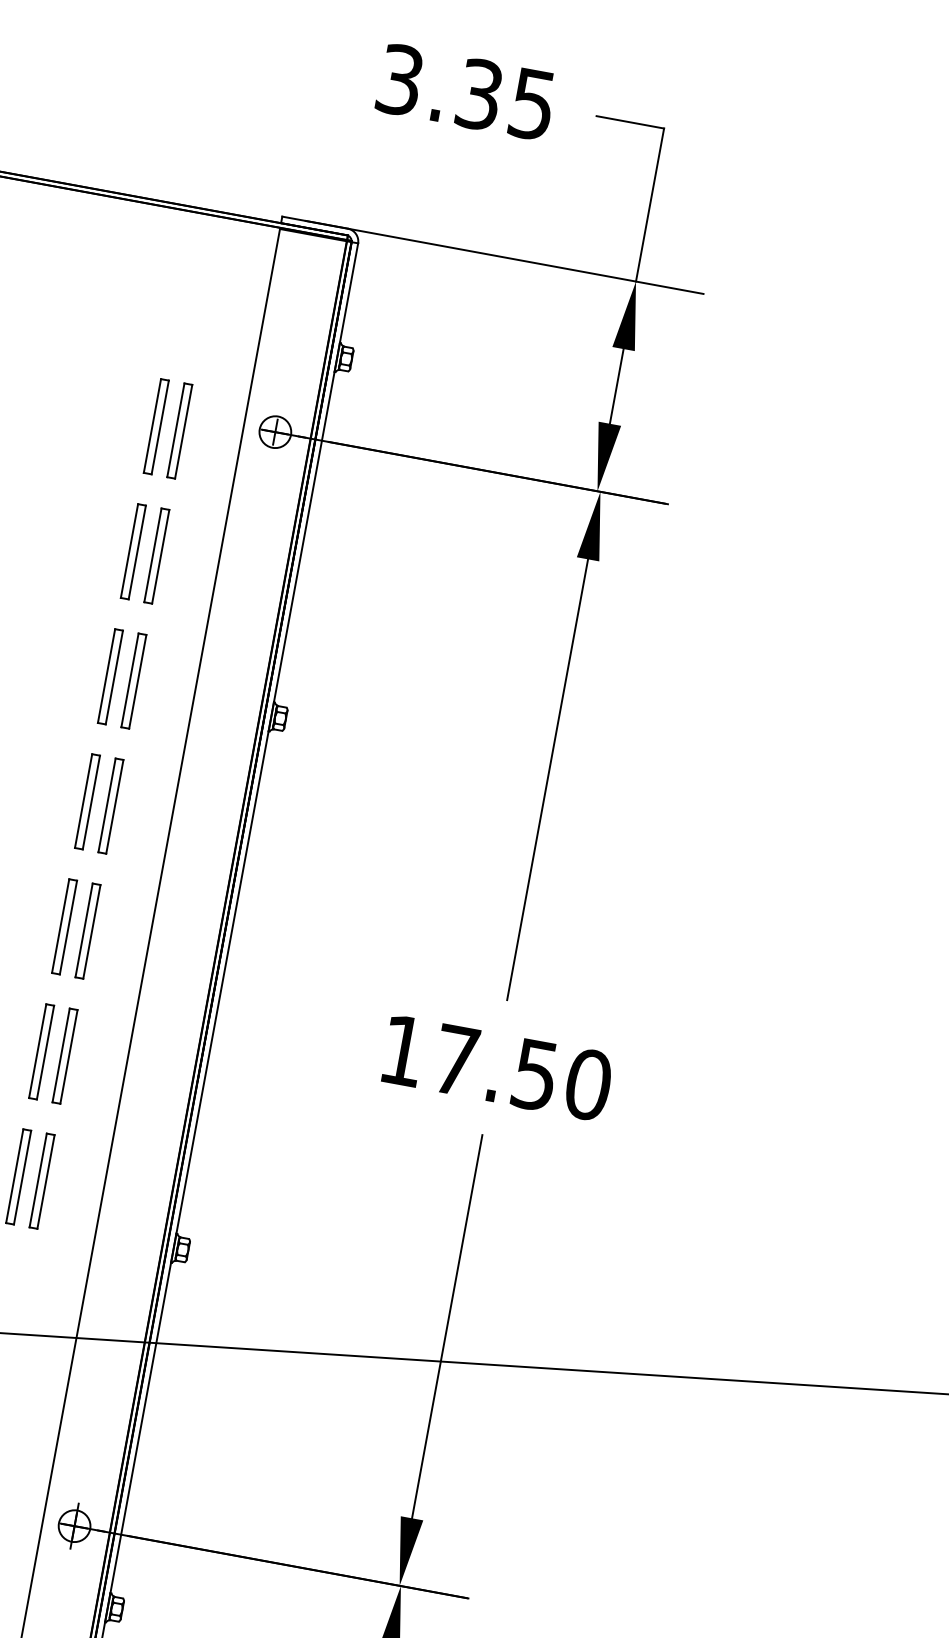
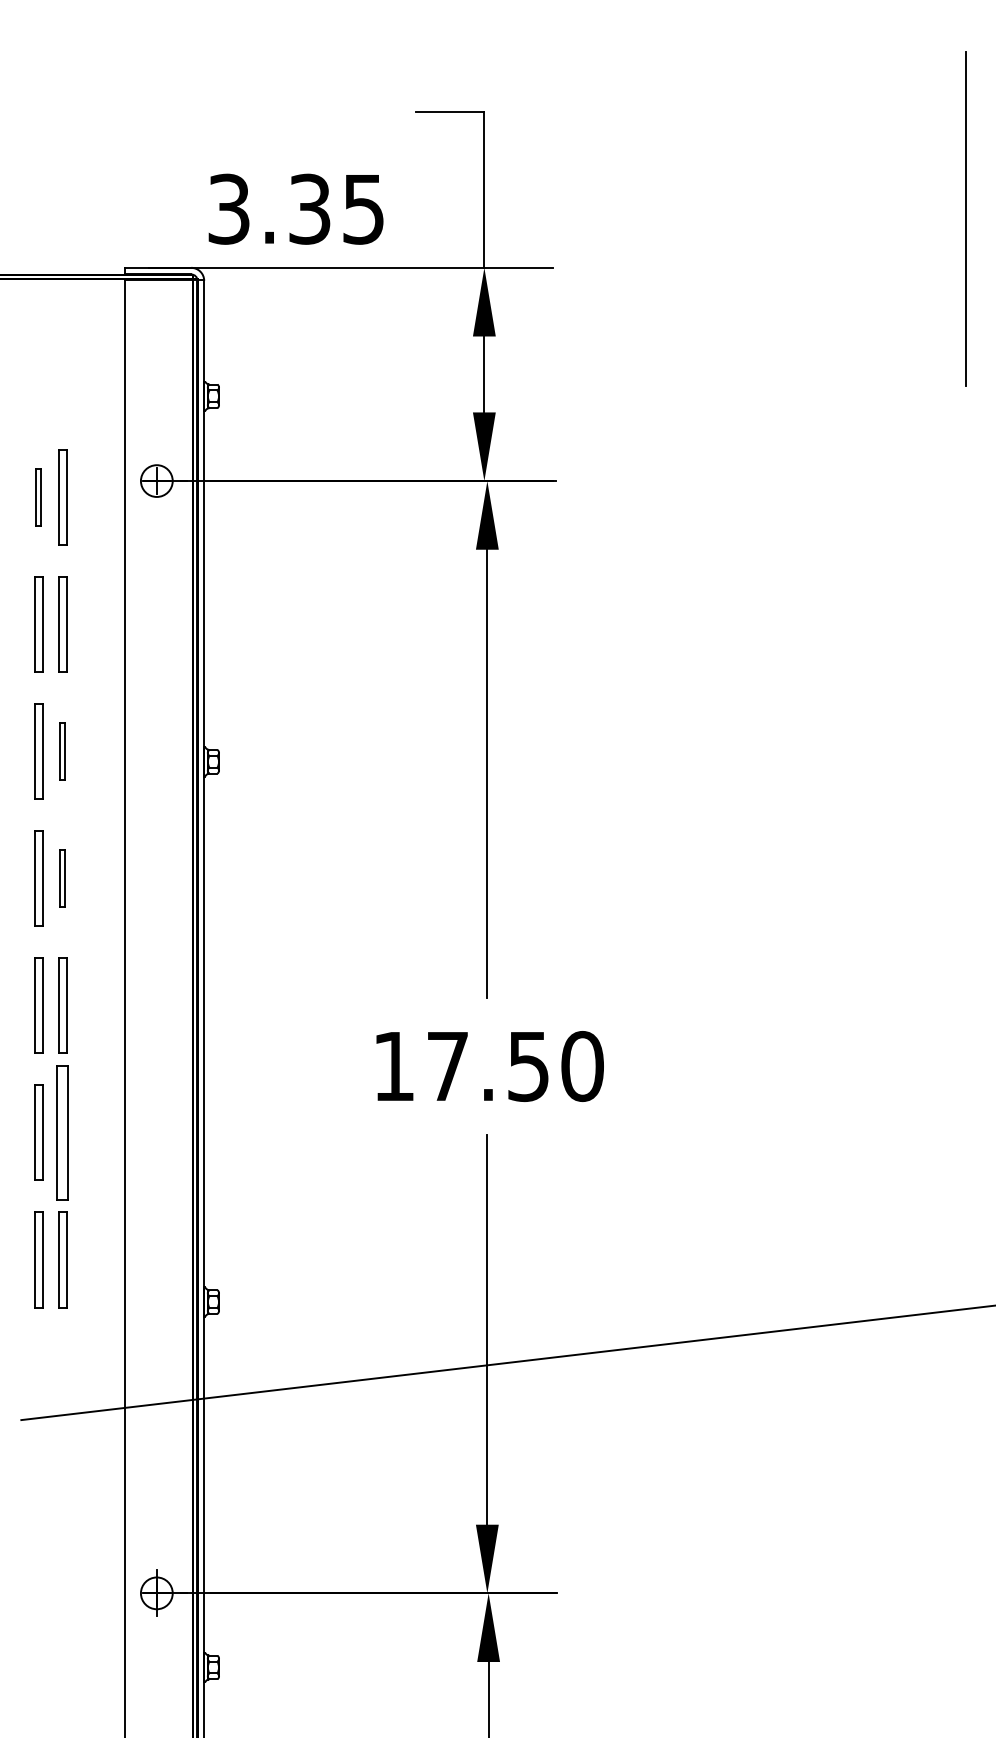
text: (465, 91) -> (295, 208), moved
part: (156, 426) -> (38, 497), size x0.6
part: (133, 681) -> (62, 751), size x0.6
part: (110, 806) -> (62, 878), size x0.6
part: (64, 1055) -> (62, 1132), size x1.4

